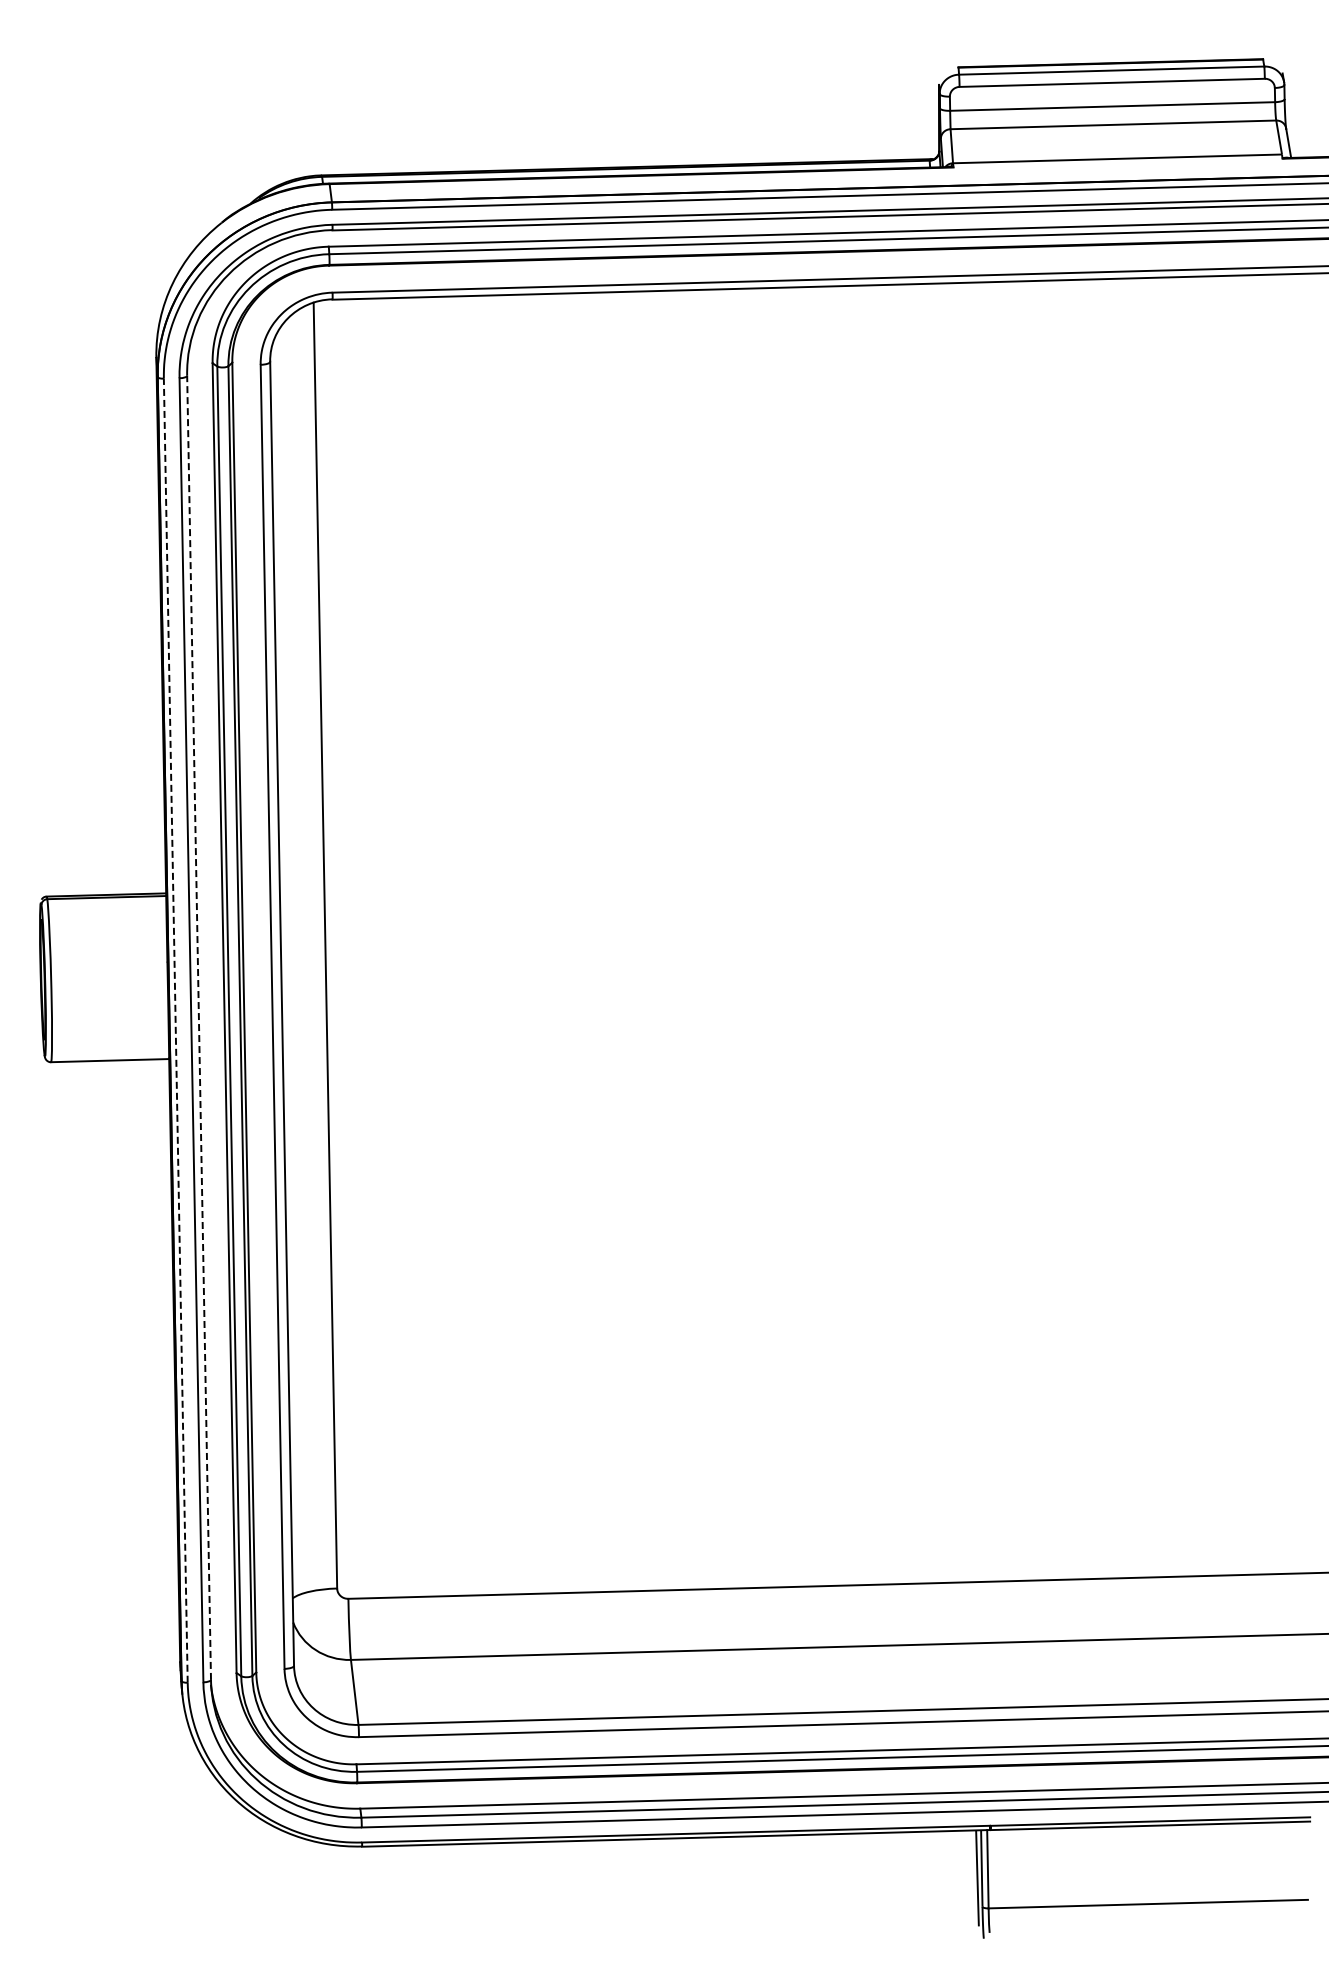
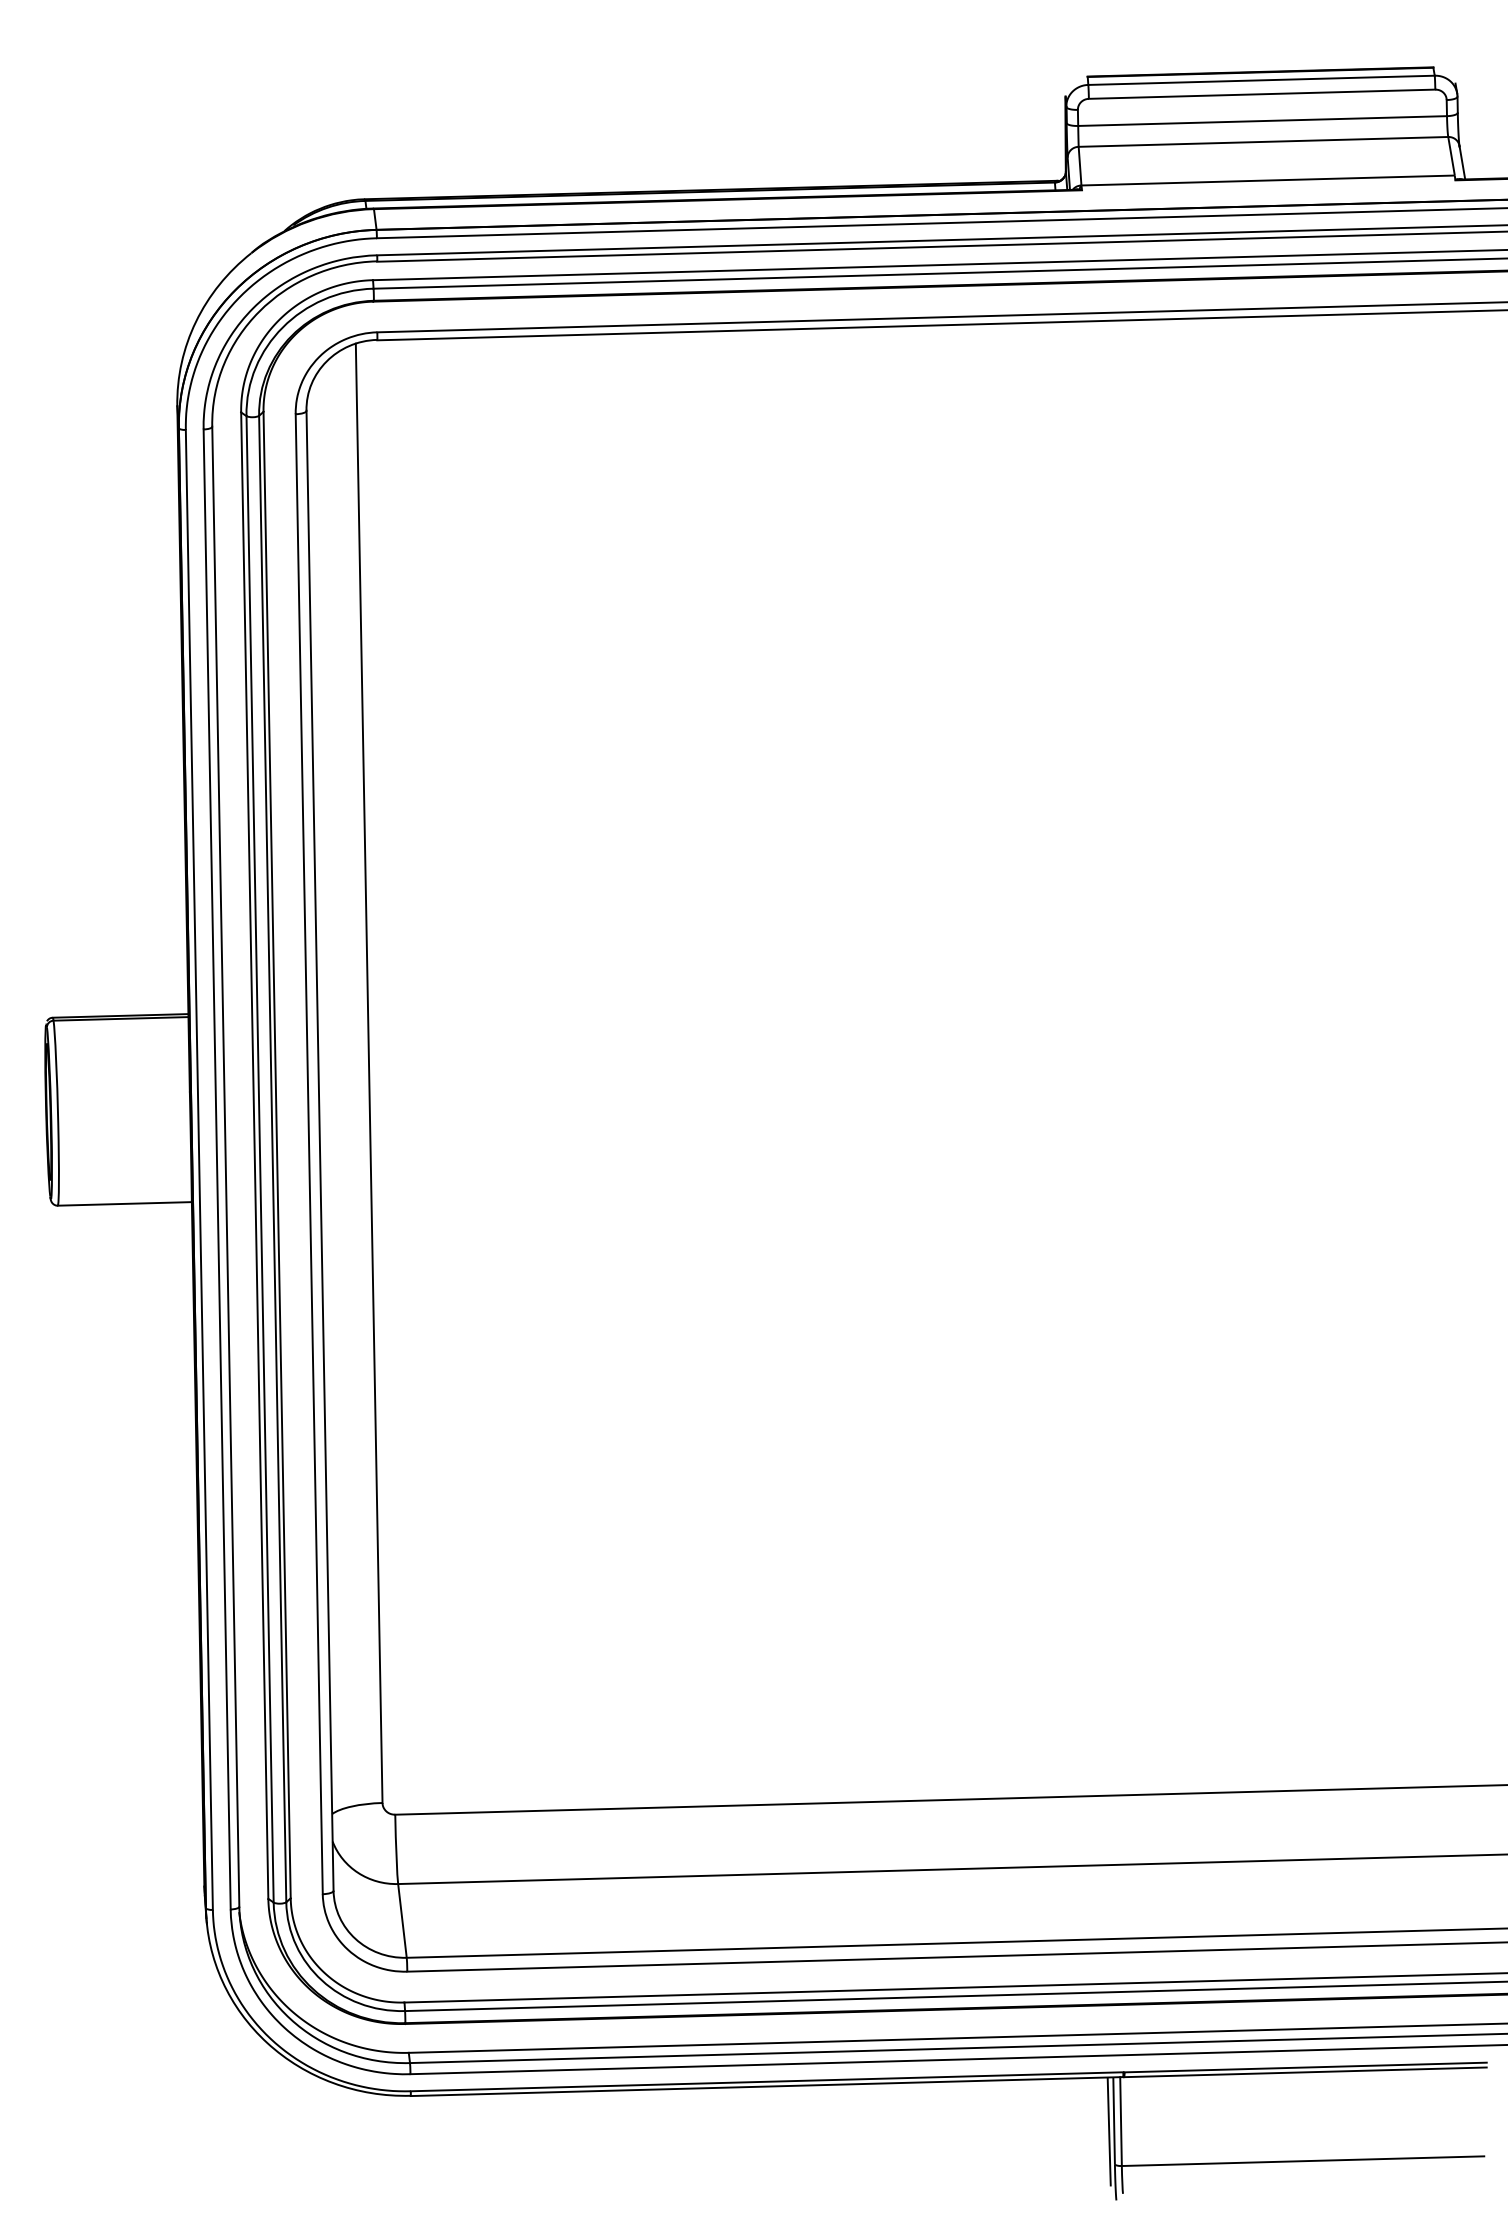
line: (199, 1027) -> (226, 1166), dashed -> solid
line: (175, 1030) -> (199, 1169), dashed -> solid

